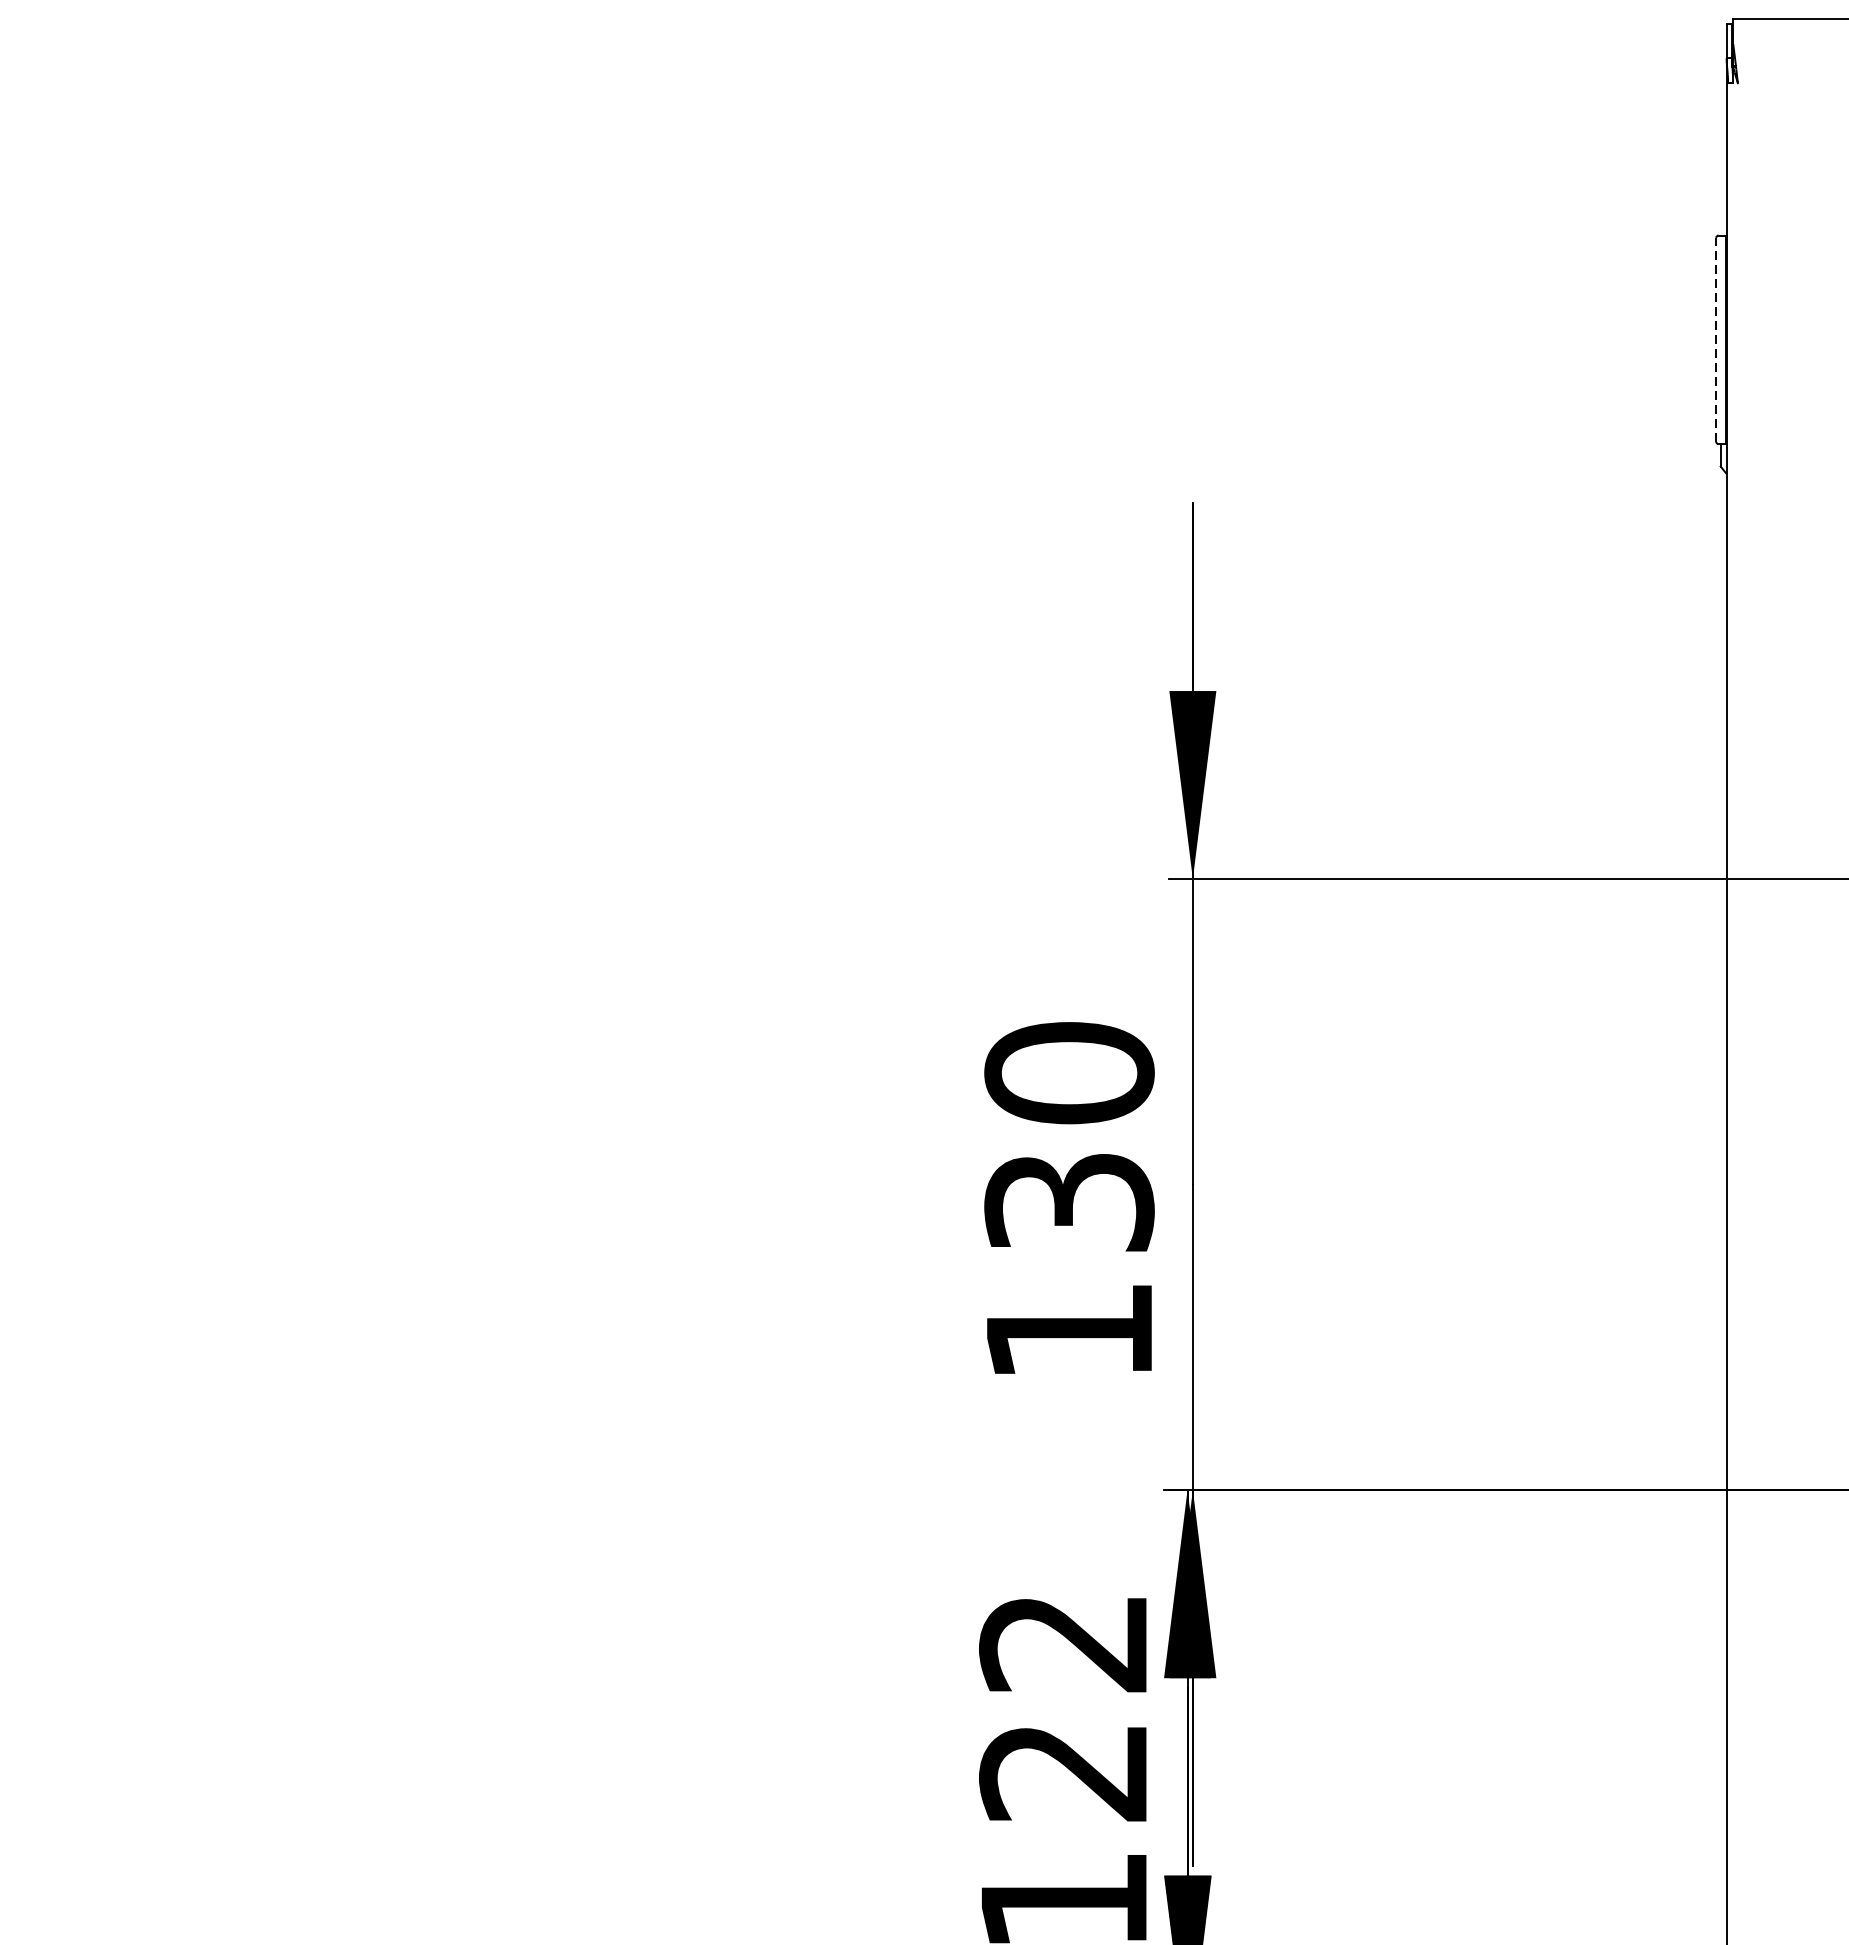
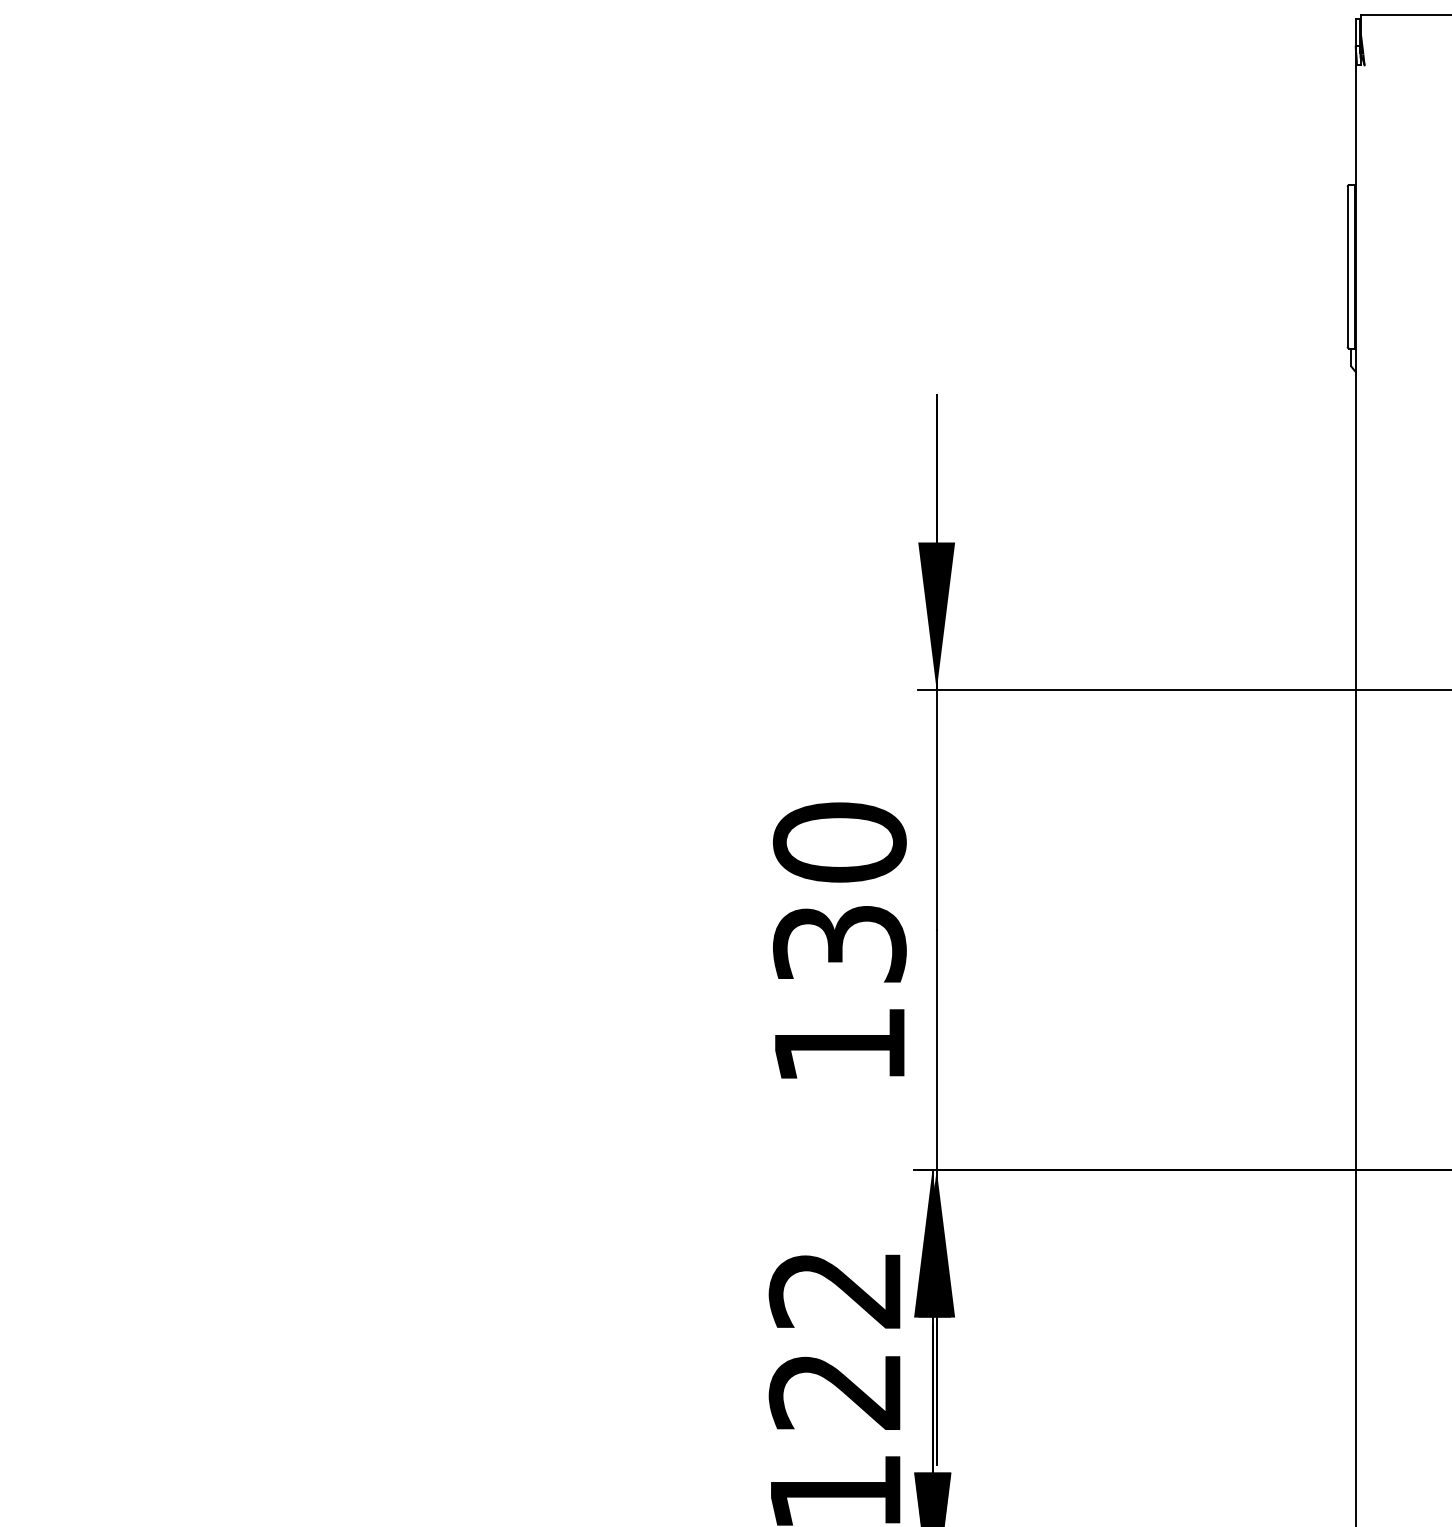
line: (1716, 339) -> (1347, 266), dashed -> solid

